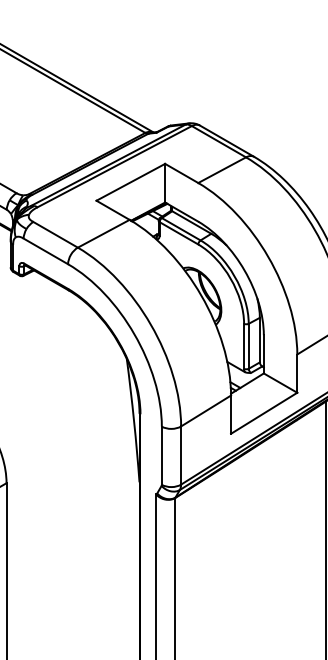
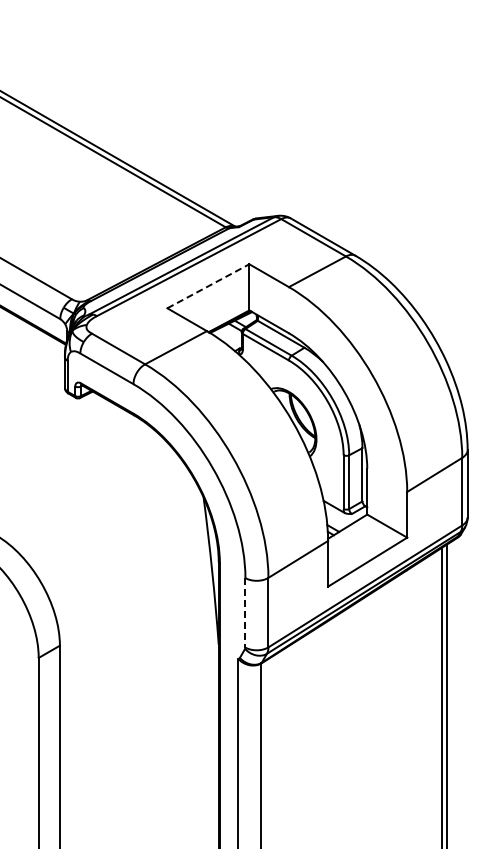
line: (130, 182) -> (208, 286), solid -> dashed
line: (161, 455) -> (245, 612), solid -> dashed

